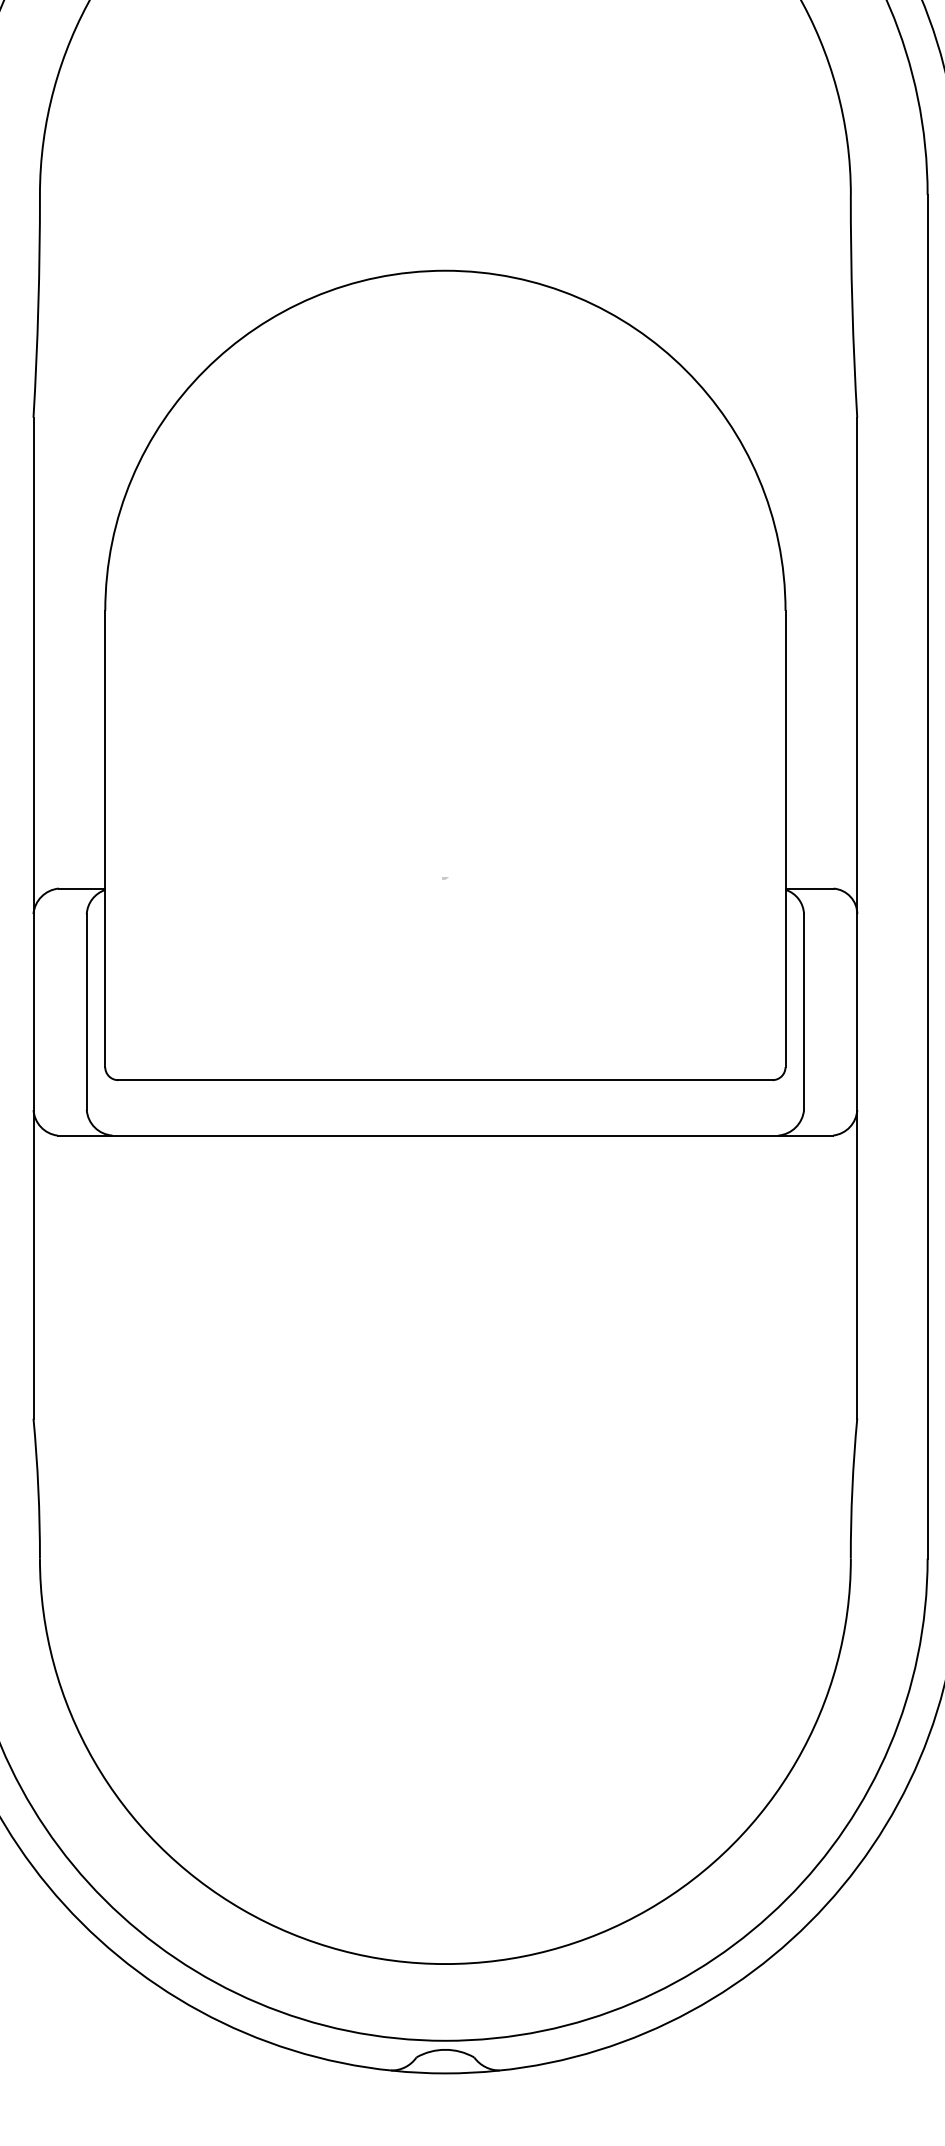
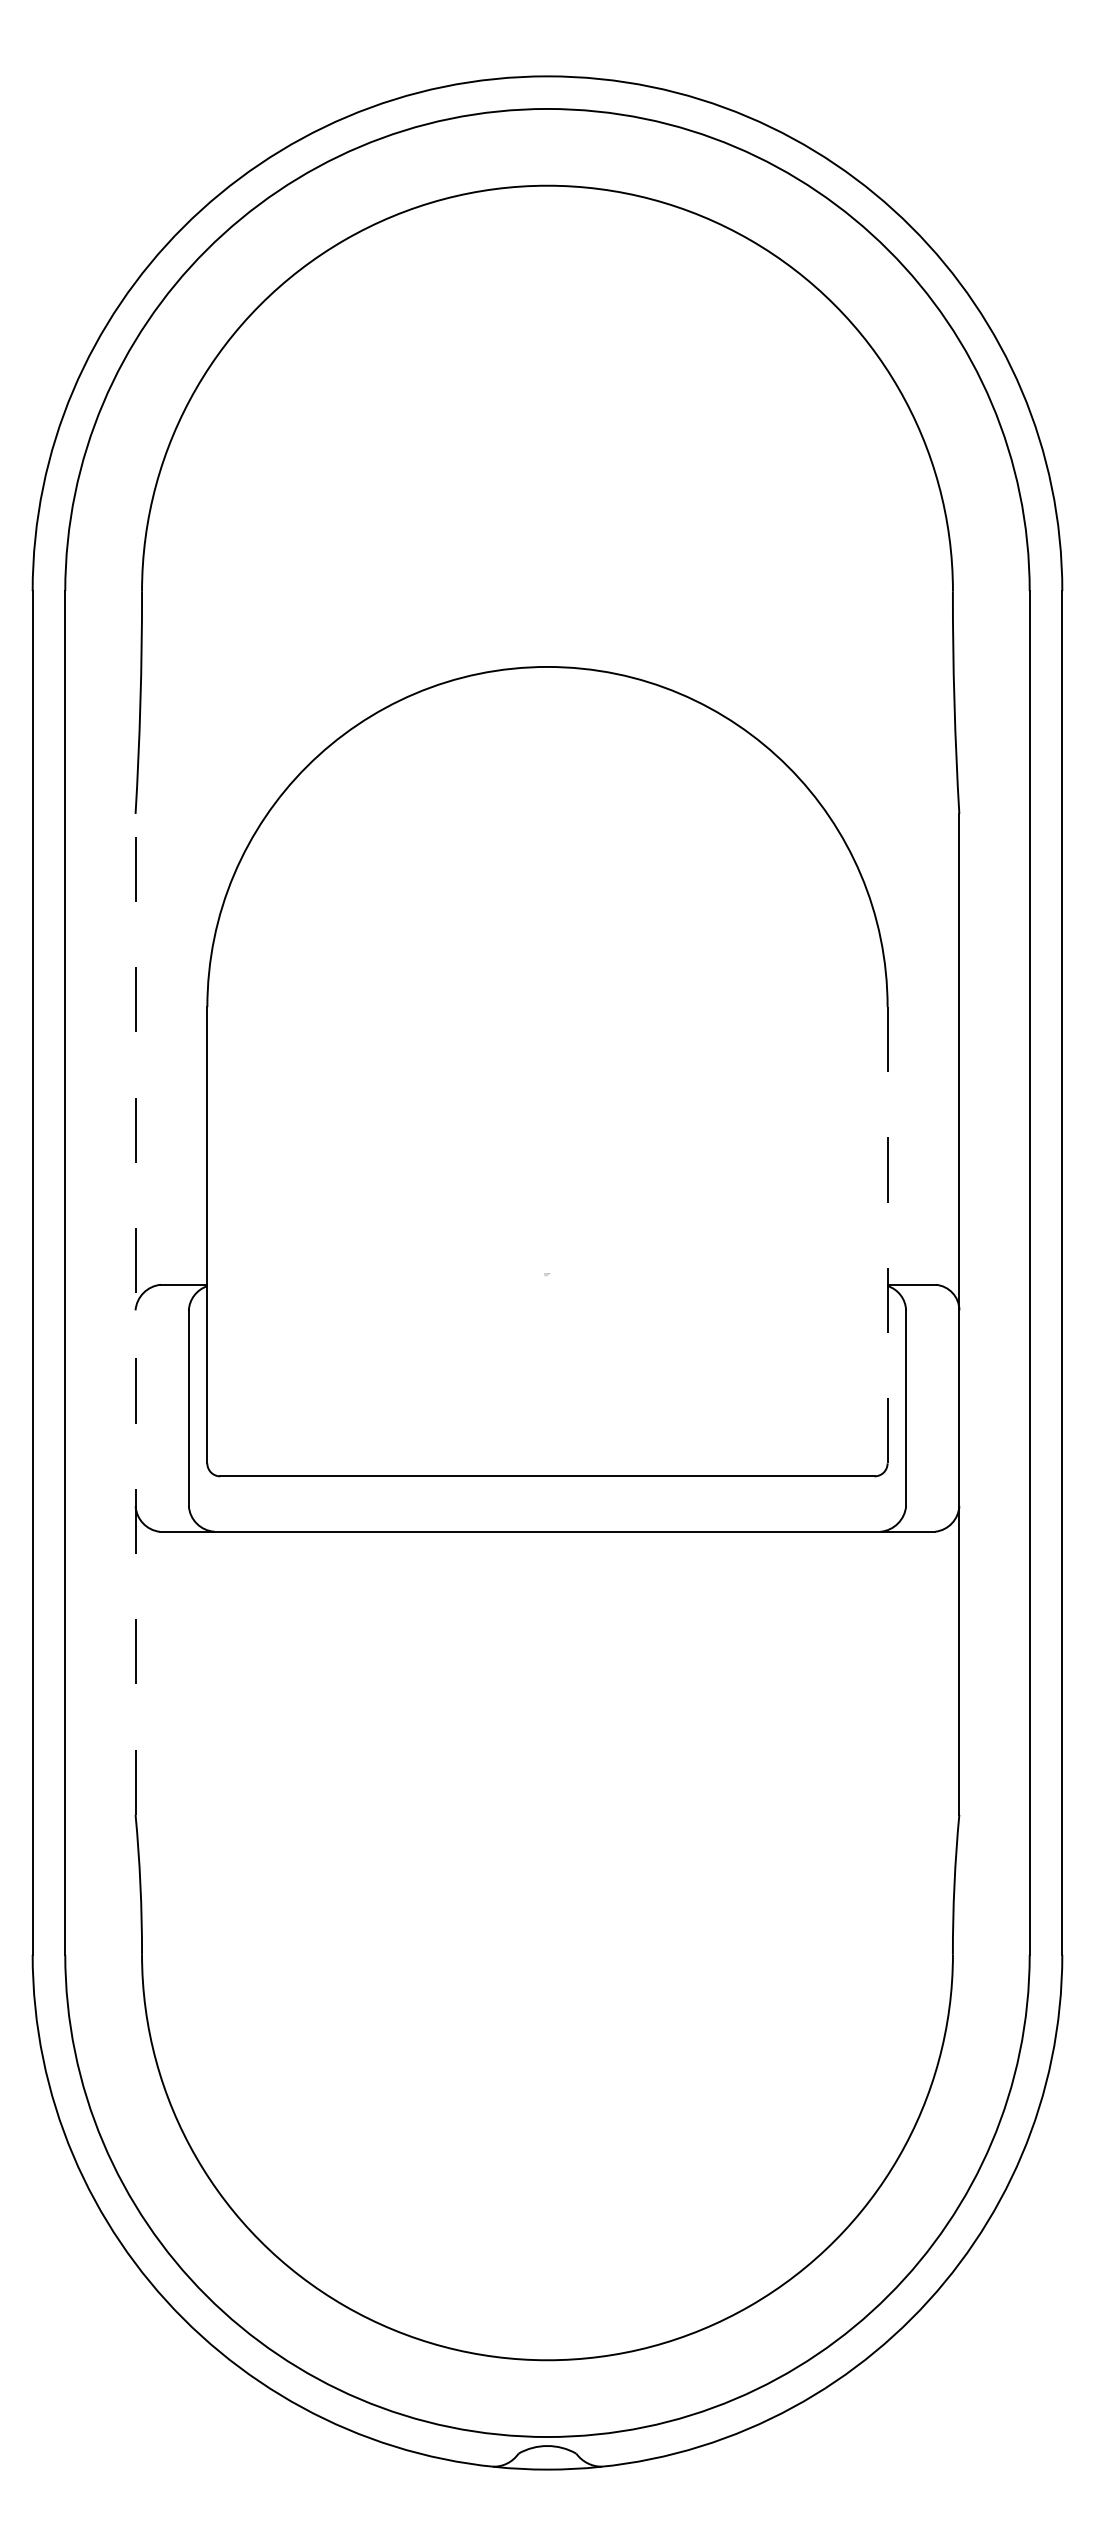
line: (785, 838) -> (887, 1234), solid -> dashed
line: (33, 917) -> (135, 1313), solid -> dashed

